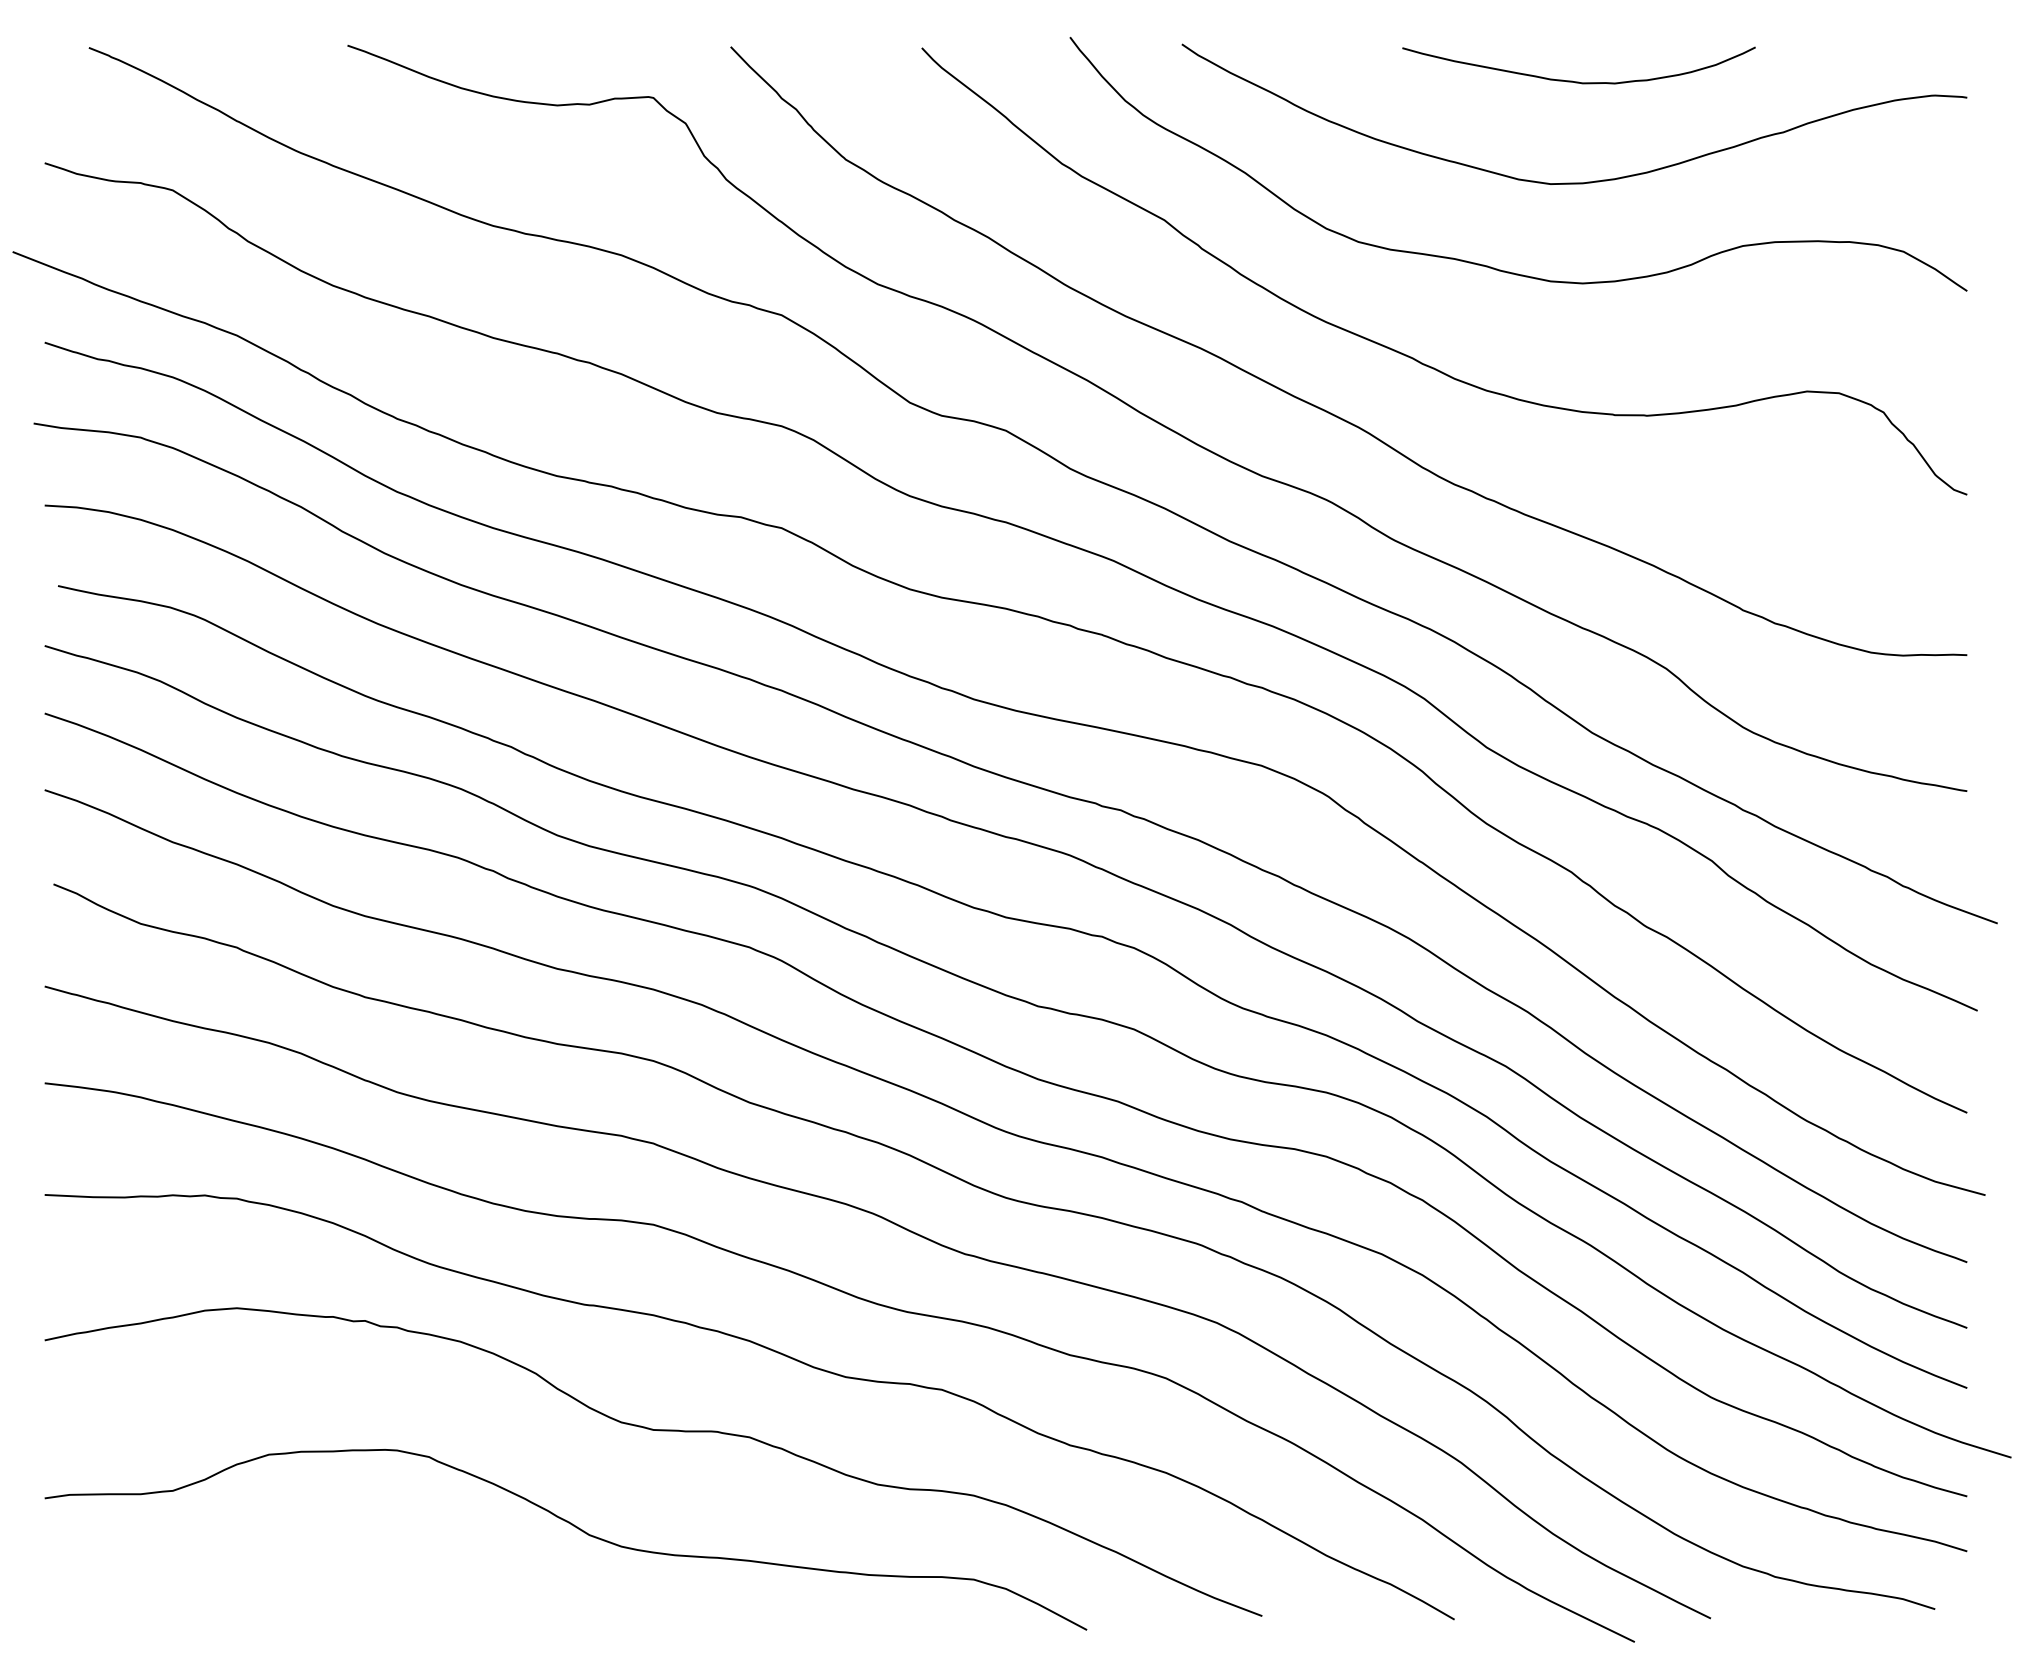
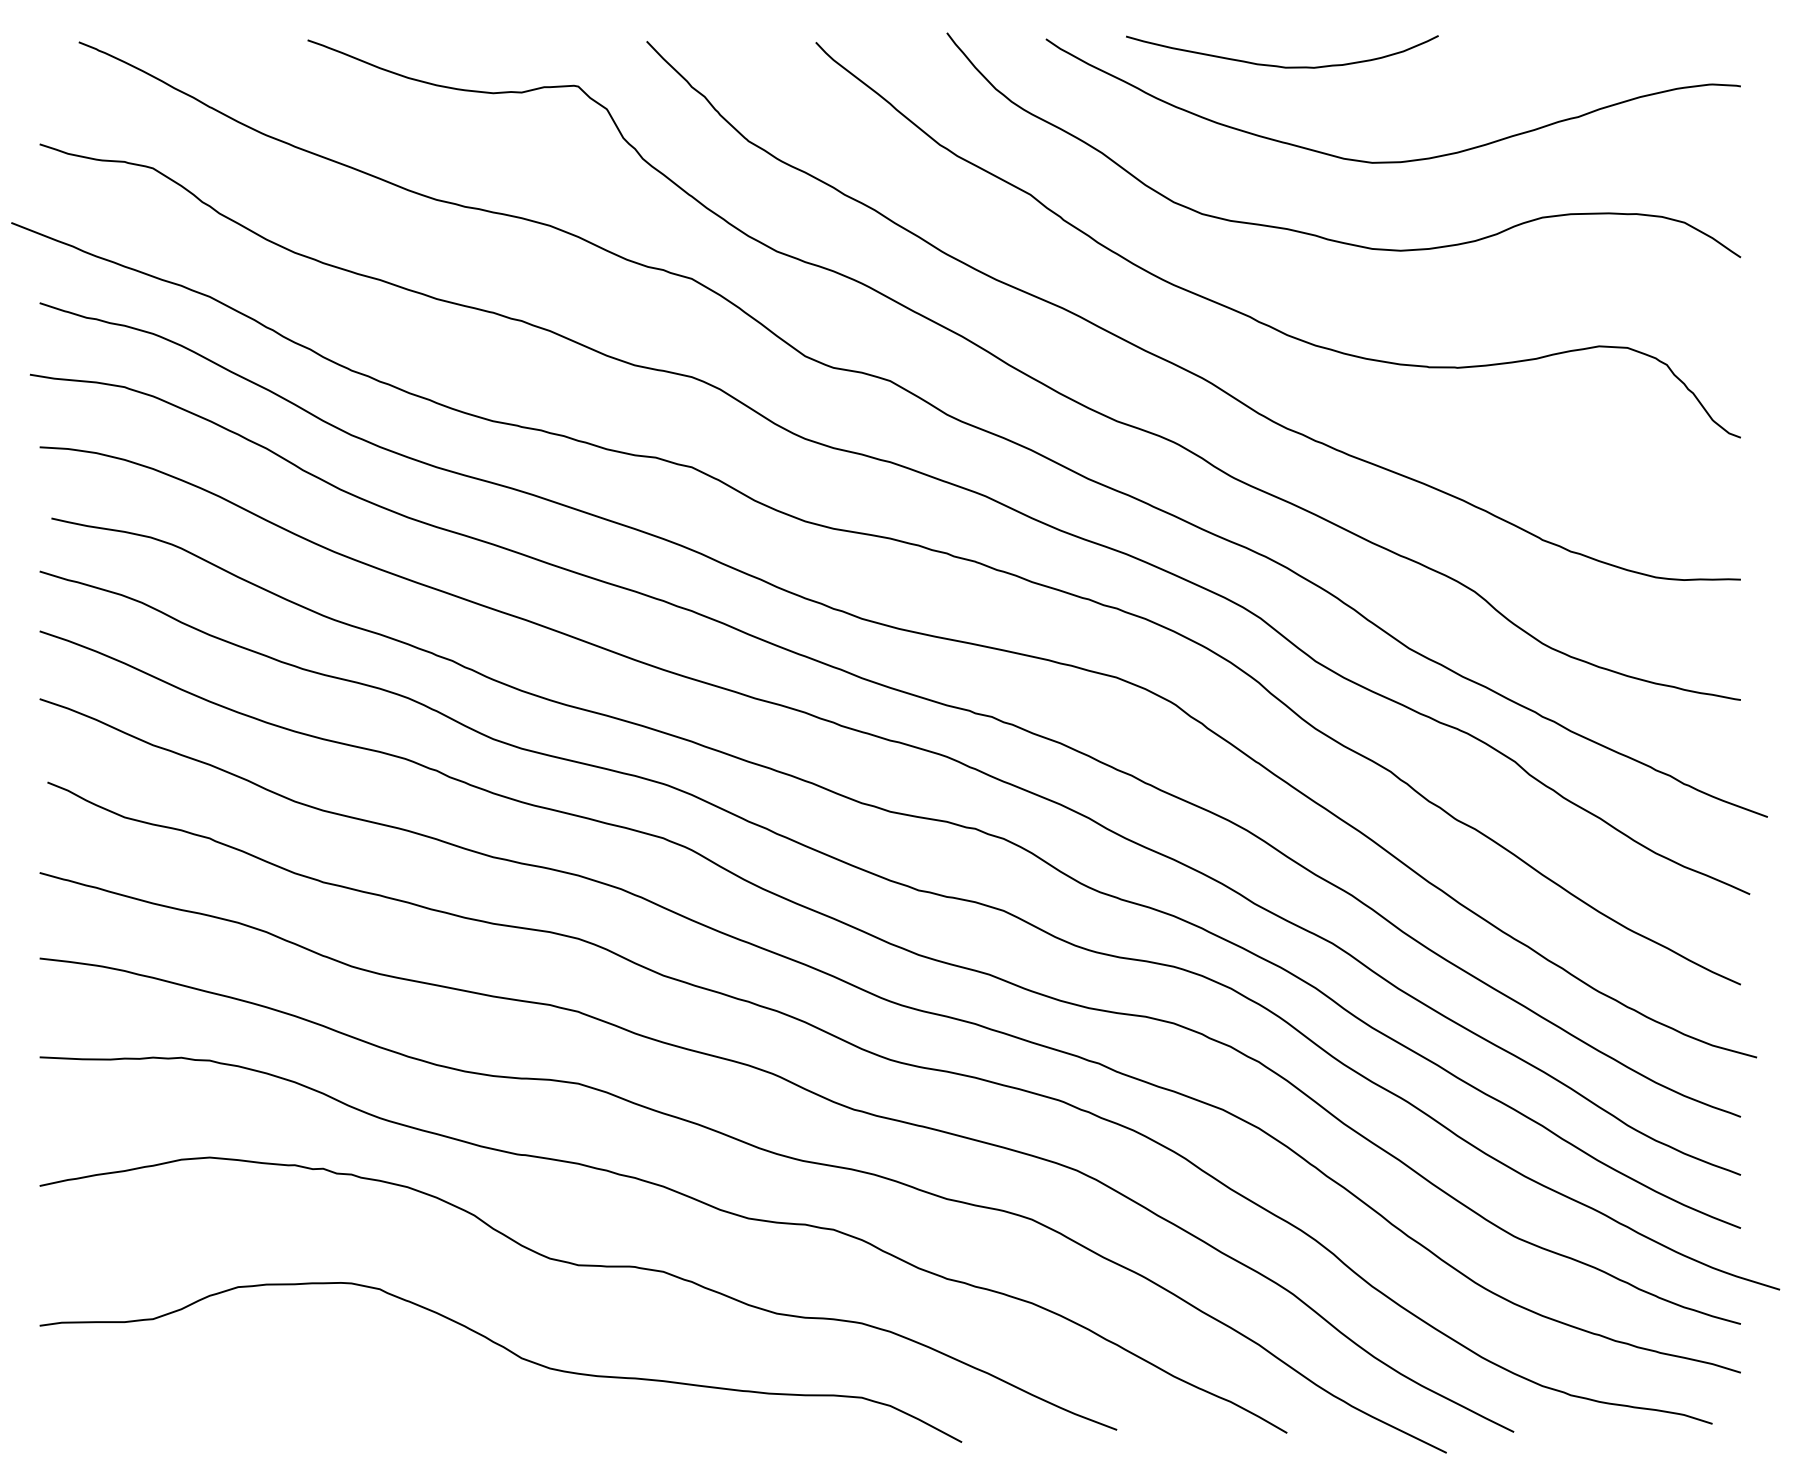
curve: (1575, 80) -> (1279, 65), moved

